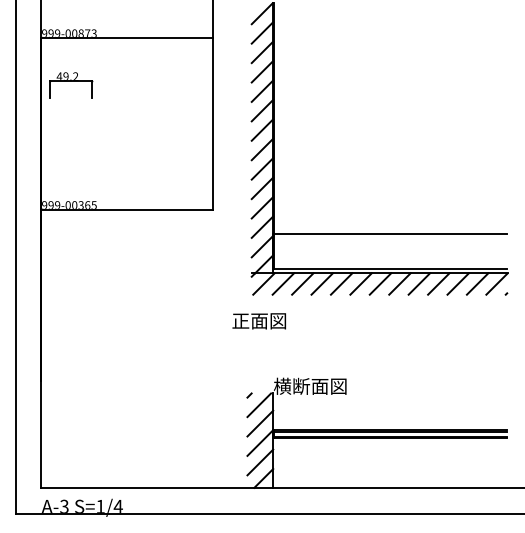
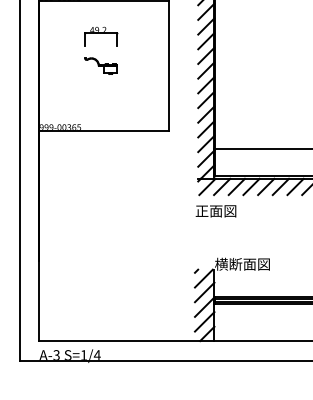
part: (71, 85) -> (101, 36), moved
part: (122, 124) -> (100, 66), added
text: (258, 321) -> (215, 211), moved

